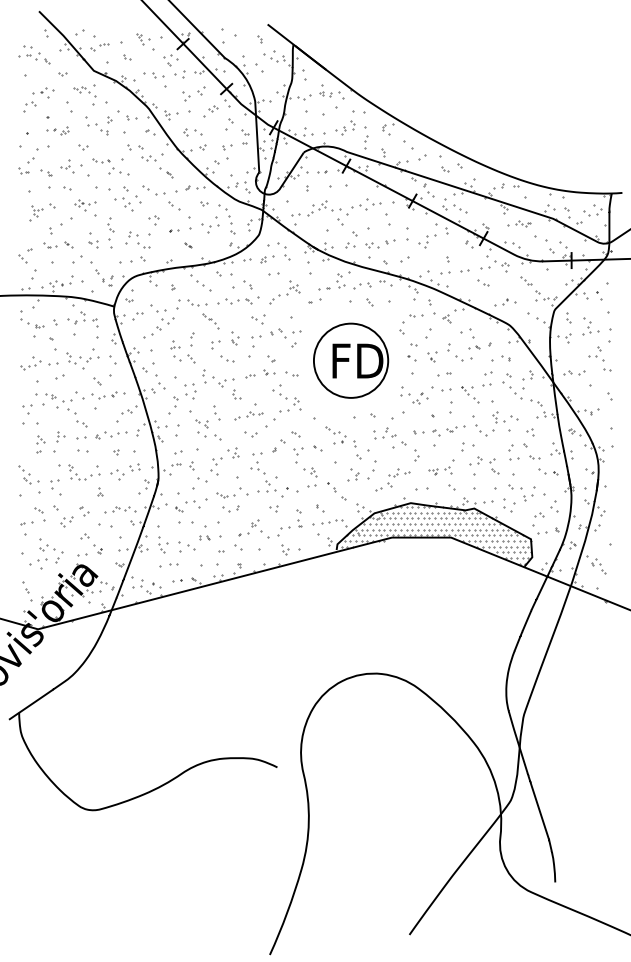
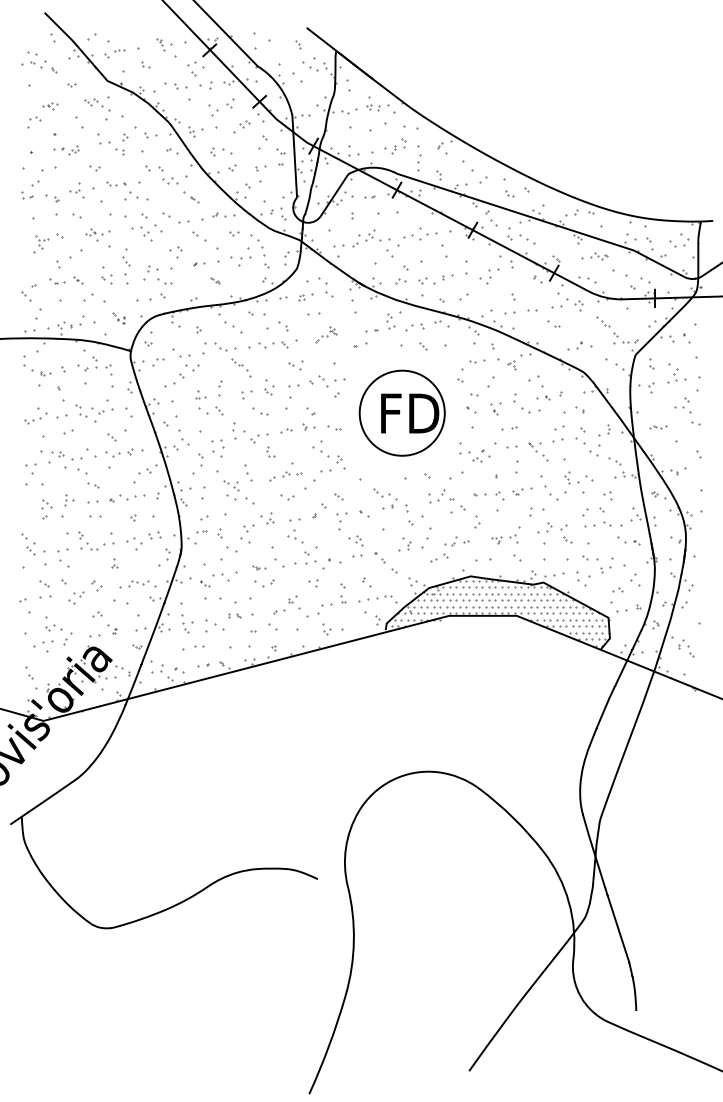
part: (43, 92) -> (49, 105), size x0.6
part: (103, 277) -> (118, 317), size x0.6
part: (284, 292) -> (325, 334), size x0.6
part: (573, 373) -> (657, 427), size x0.7
part: (535, 457) -> (613, 524), size x1.6
part: (225, 495) -> (258, 567), size x0.6
part: (26, 523) -> (30, 599), size x1.6

